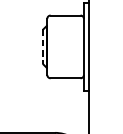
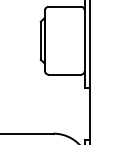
line: (43, 46) -> (40, 40), dashed -> solid

